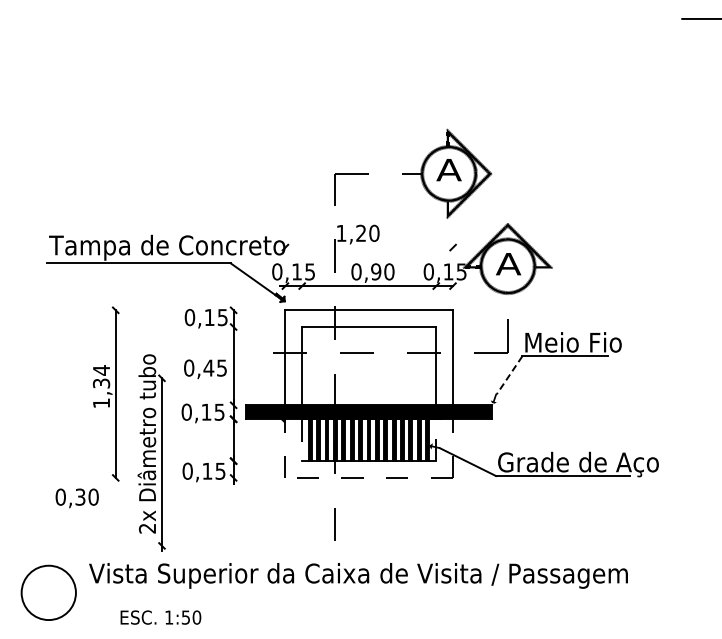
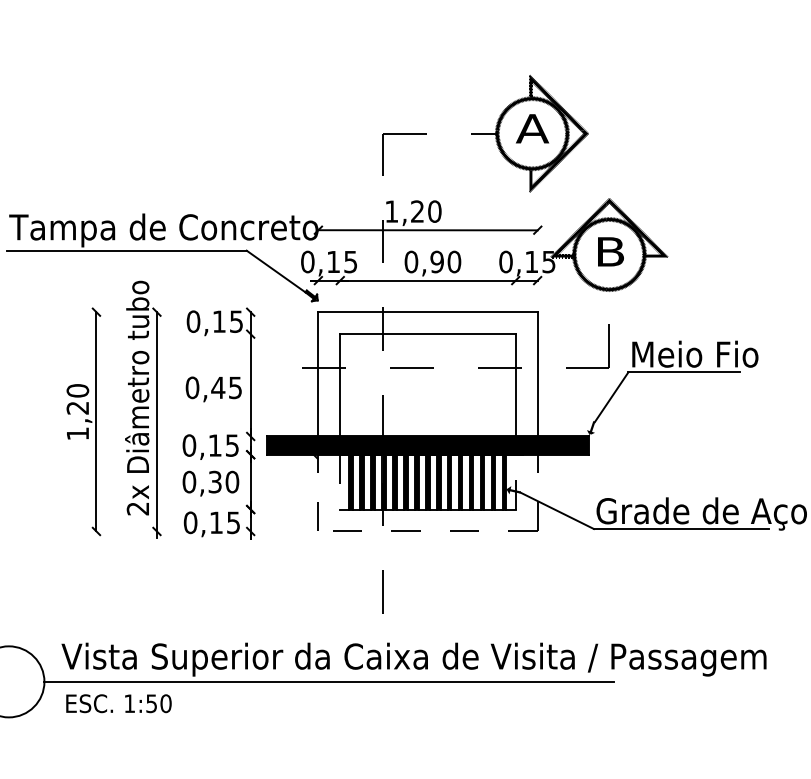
line: (369, 247) -> (428, 230), added
text: (508, 264) -> (610, 252), A -> B
line: (509, 375) -> (611, 397), dashed -> solid
text: (101, 376) -> (77, 398), 1,34 -> 1,20
part: (151, 452) -> (143, 409), moved
text: (76, 498) -> (209, 483), moved
line: (293, 592) -> (328, 681), added
text: (160, 617) -> (118, 703), moved

